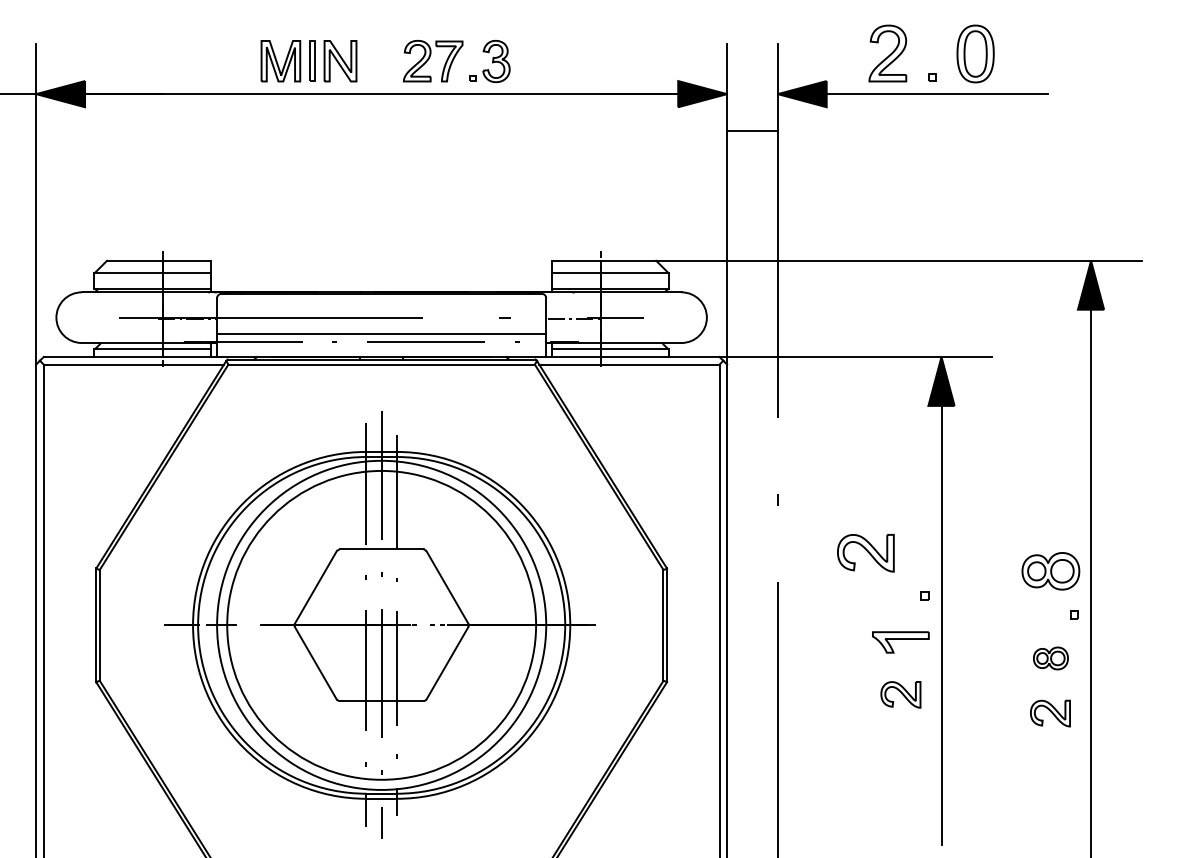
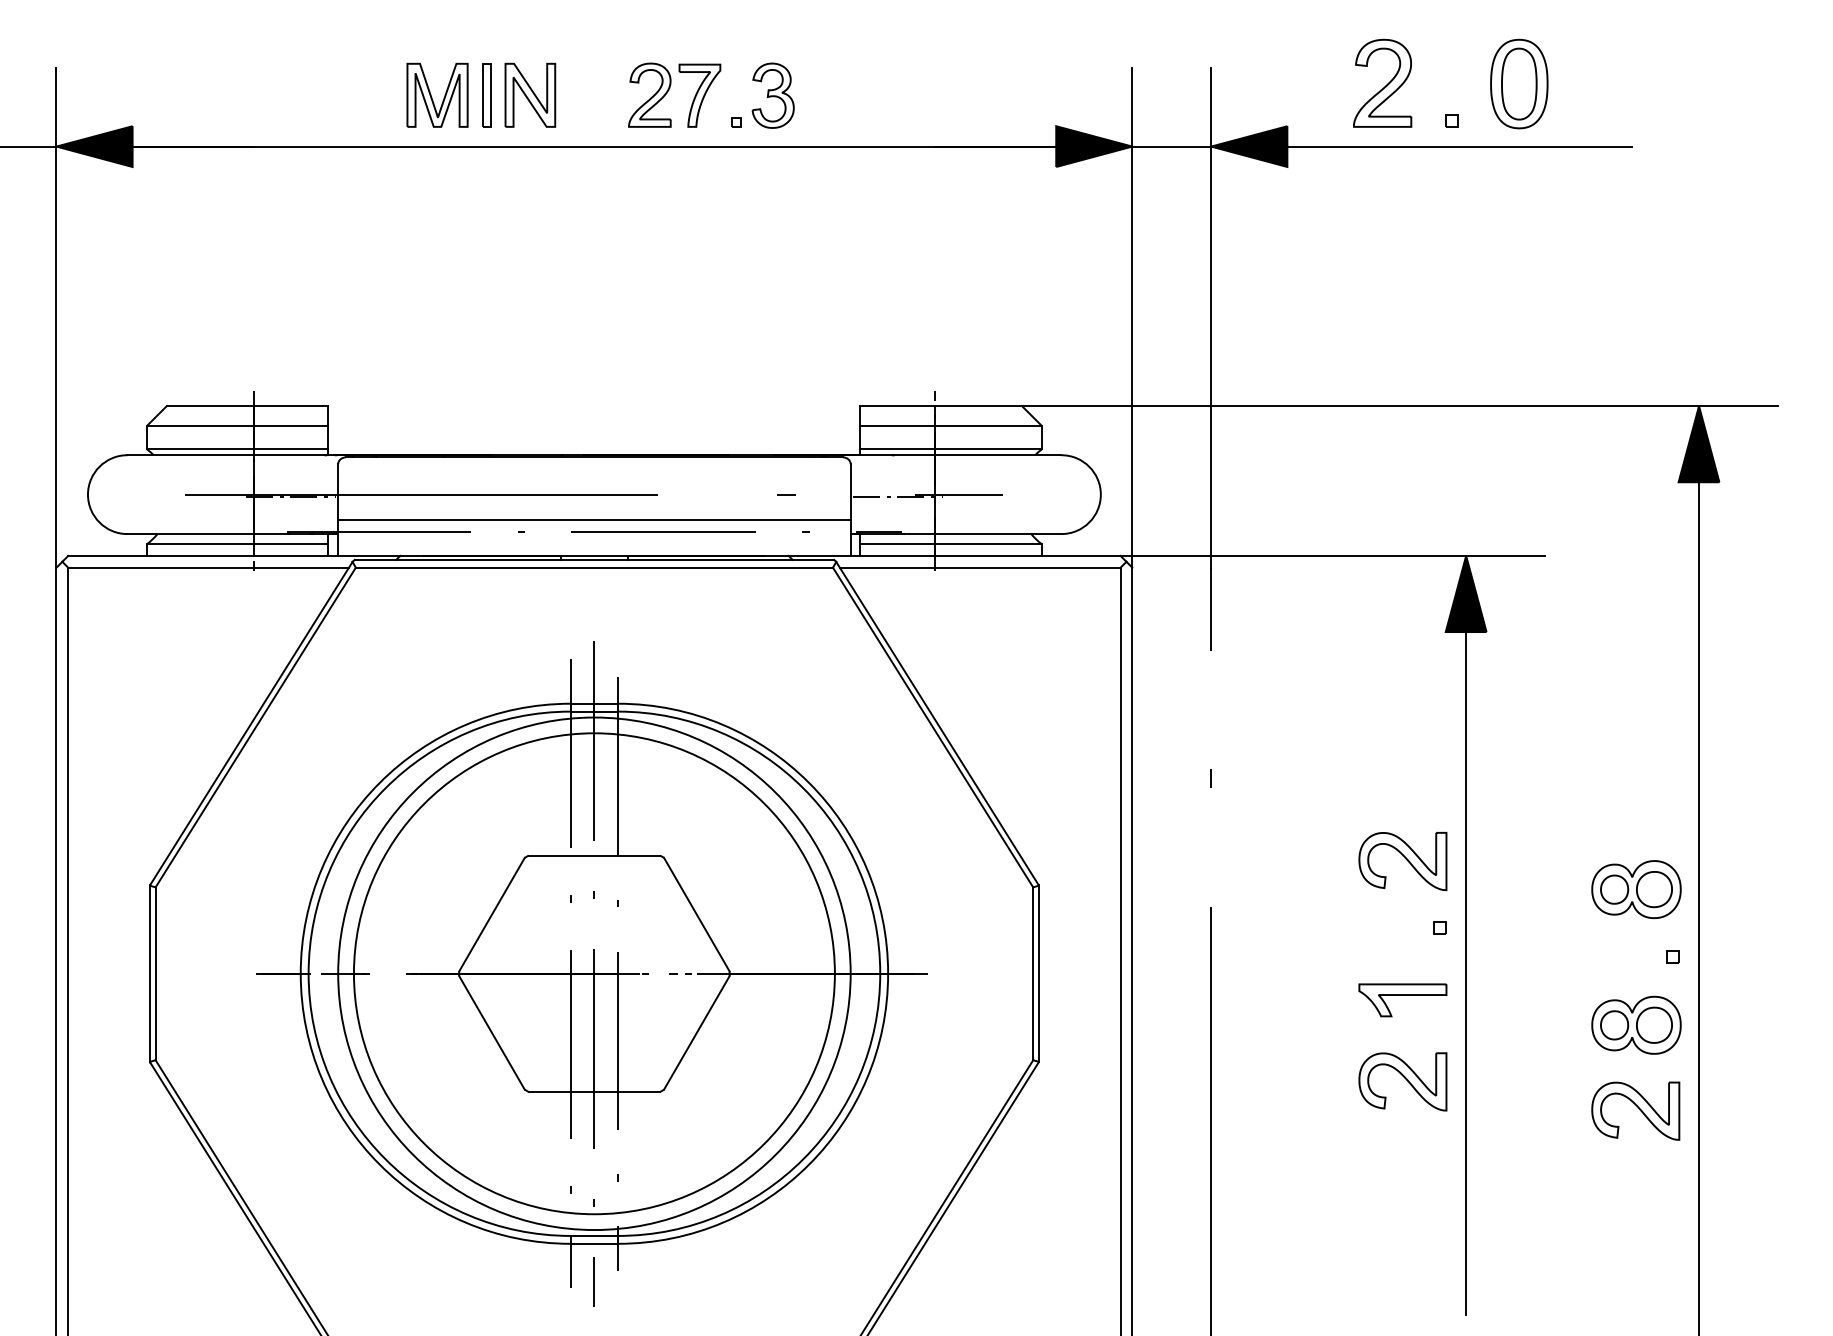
line: (752, 131) -> (1171, 147), moved
part: (865, 553) -> (1402, 861), moved
part: (1050, 658) -> (1635, 1025), size x1.67
part: (900, 694) -> (1402, 1081), size x1.43
part: (1050, 713) -> (1635, 1110), size x1.43

